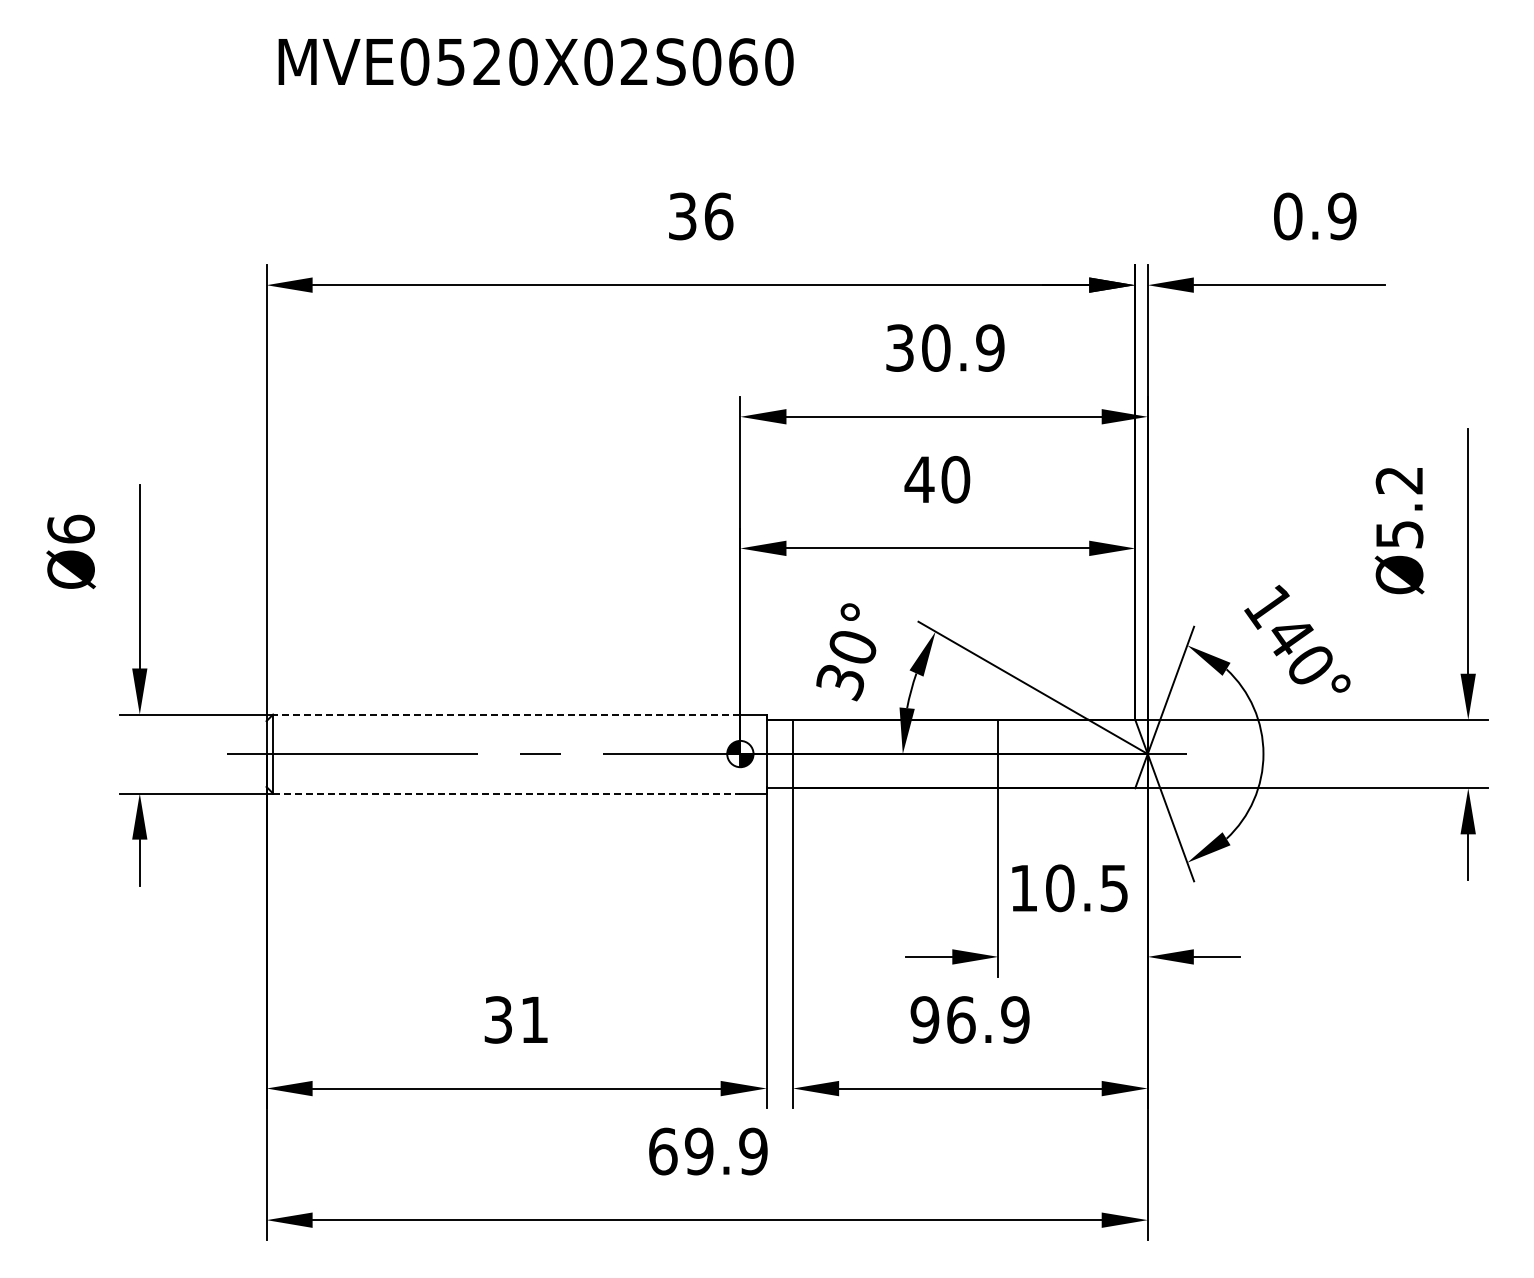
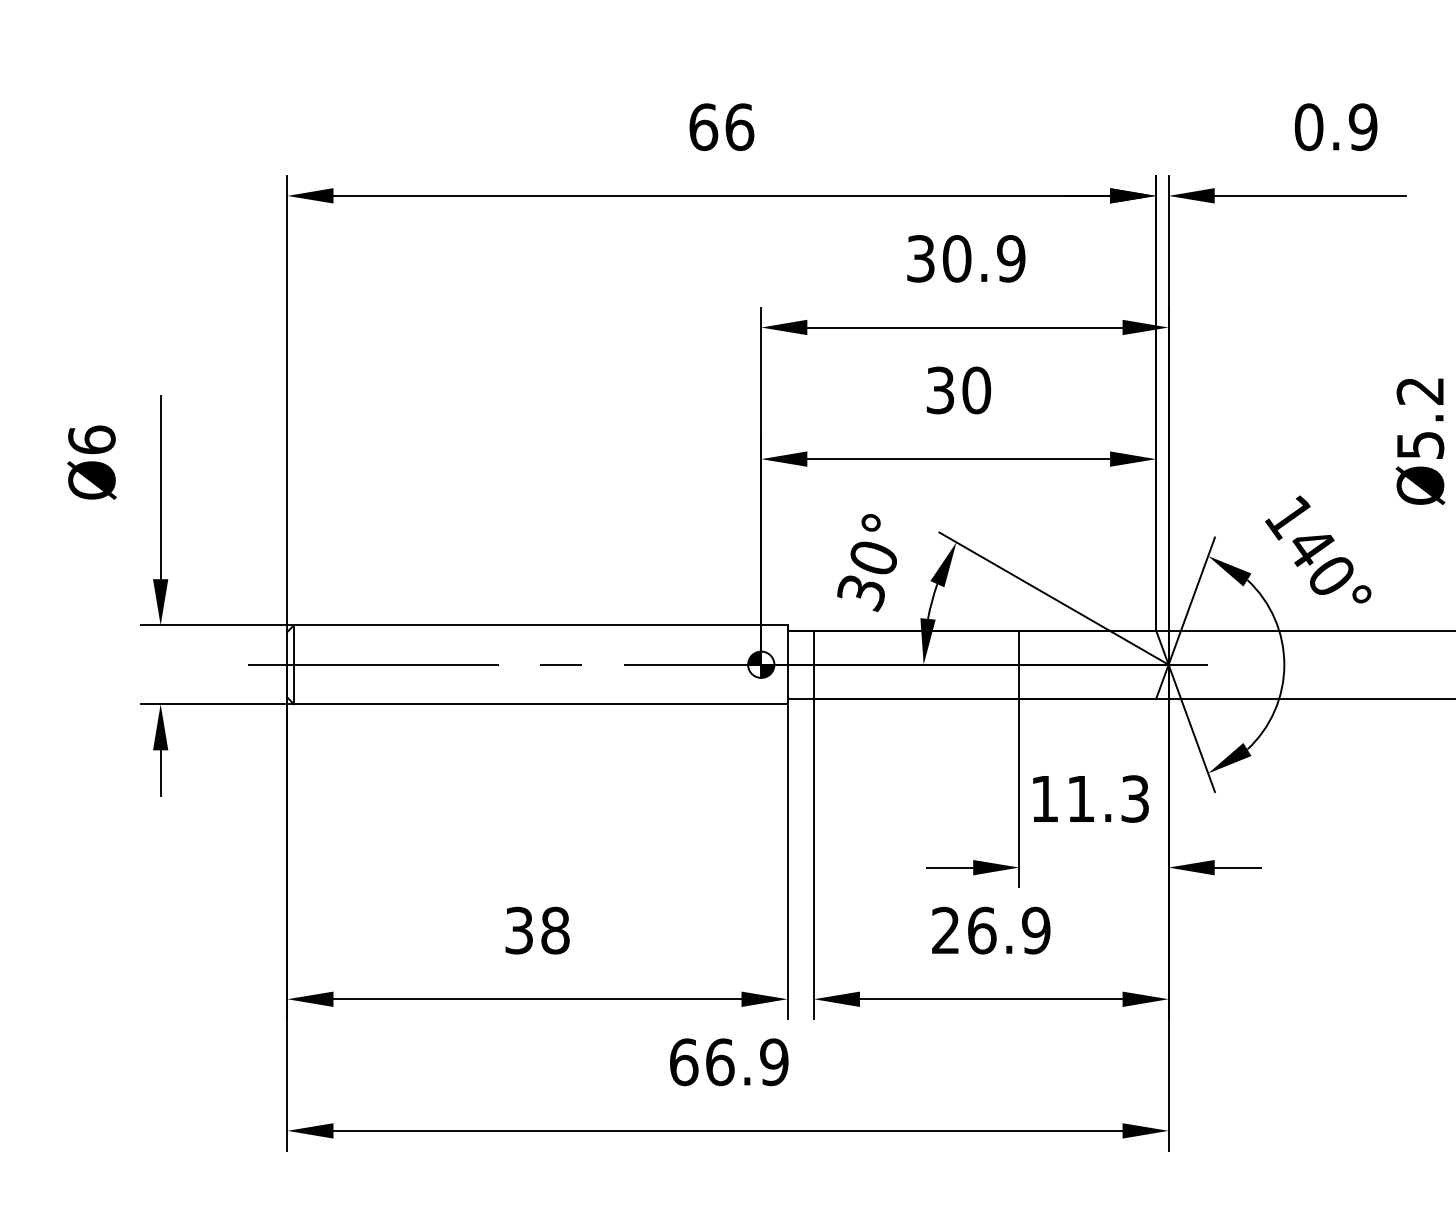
text: (682, 216) -> (703, 127), 36 -> 66
text: (919, 479) -> (940, 390), 40 -> 30
line: (506, 714) -> (527, 625), dashed -> solid
line: (506, 793) -> (527, 704), dashed -> solid
text: (1086, 888) -> (1107, 799), 10.5 -> 11.3
text: (534, 1019) -> (555, 930), 31 -> 38
text: (924, 1019) -> (945, 930), 96.9 -> 26.9
text: (698, 1151) -> (719, 1062), 69.9 -> 66.9

